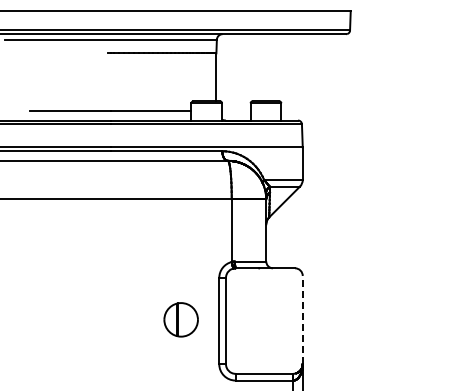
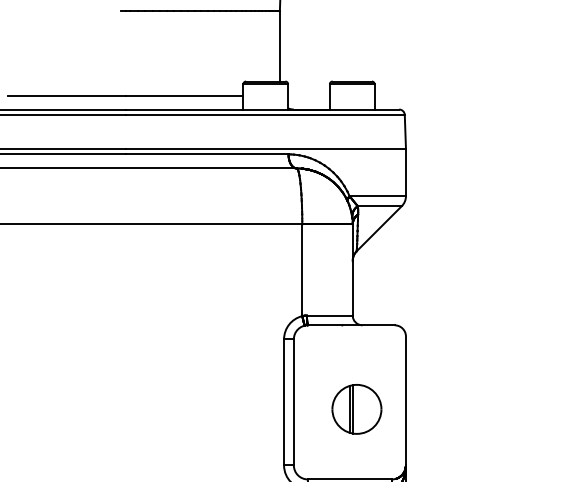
part: (180, 319) -> (355, 408), moved
line: (302, 319) -> (405, 400), dashed -> solid

